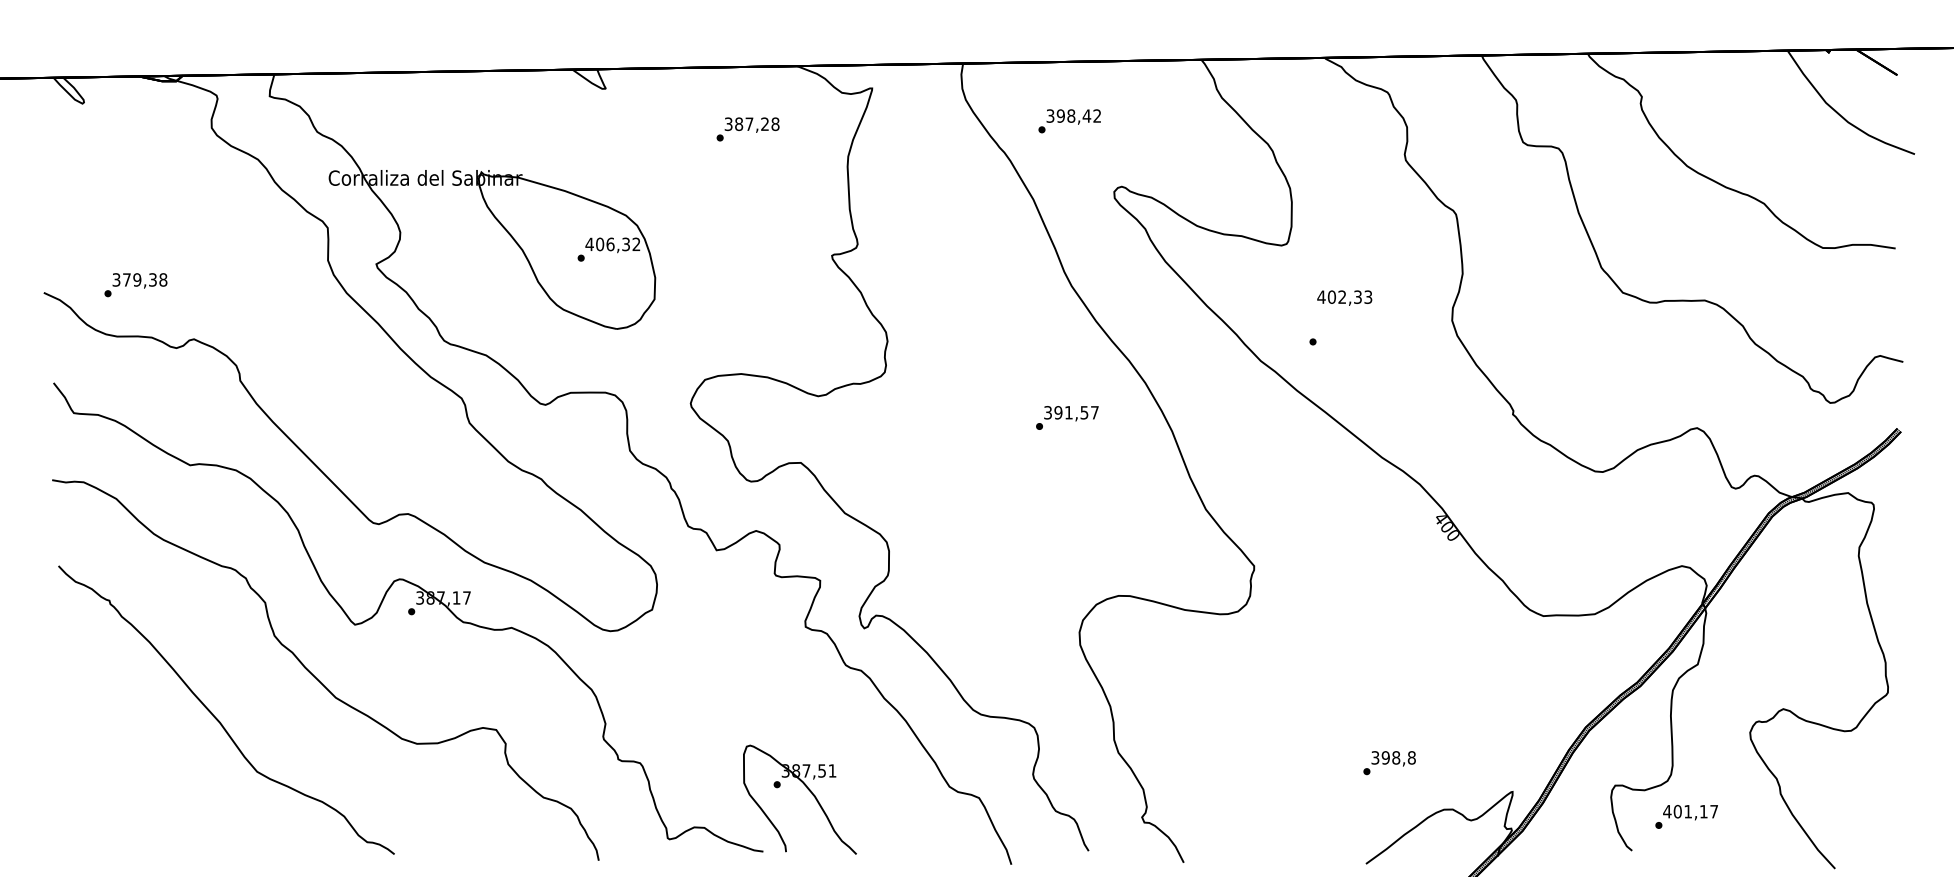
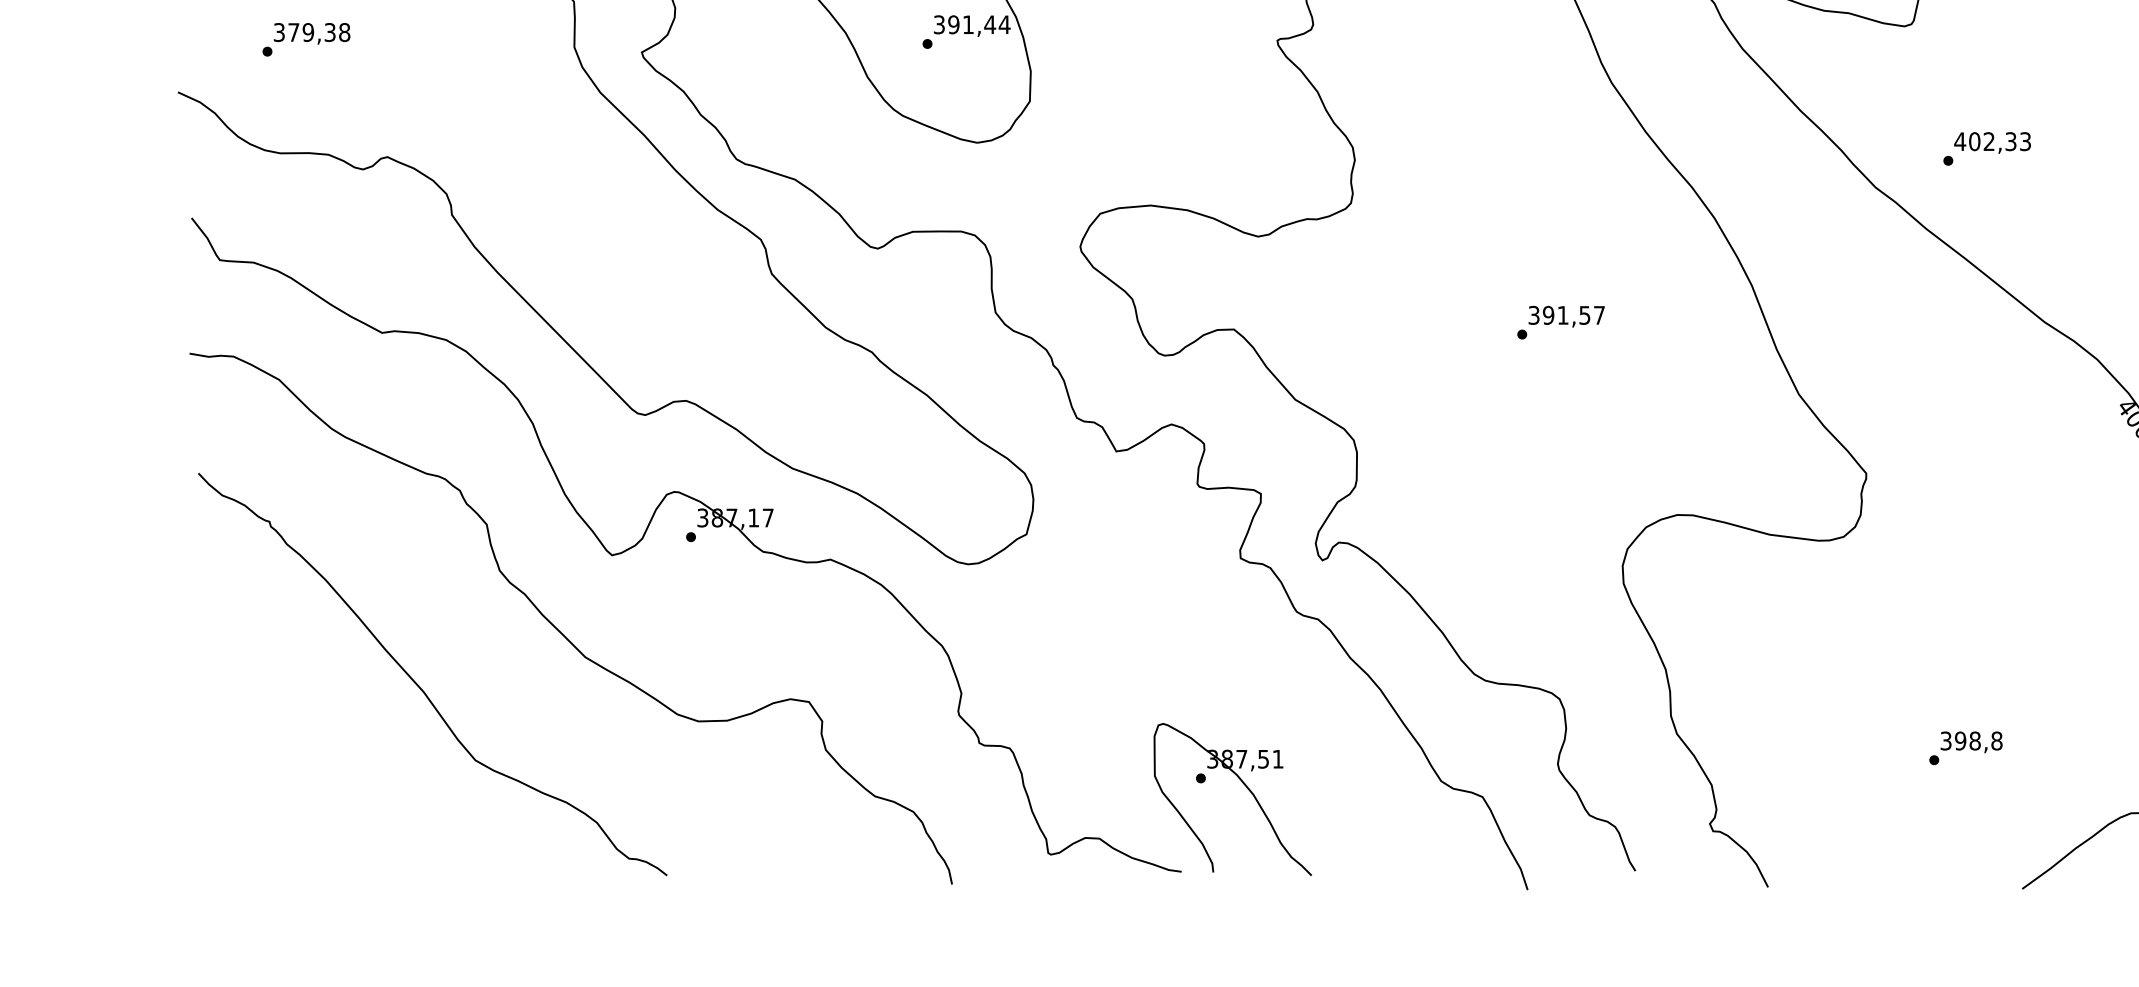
text: (612, 244) -> (971, 24), 406,32 -> 391,44
text: (135, 285) -> (305, 40), moved
text: (1344, 297) -> (1992, 142), moved
text: (1067, 417) -> (1561, 322), moved
text: (1389, 763) -> (1965, 748), moved

